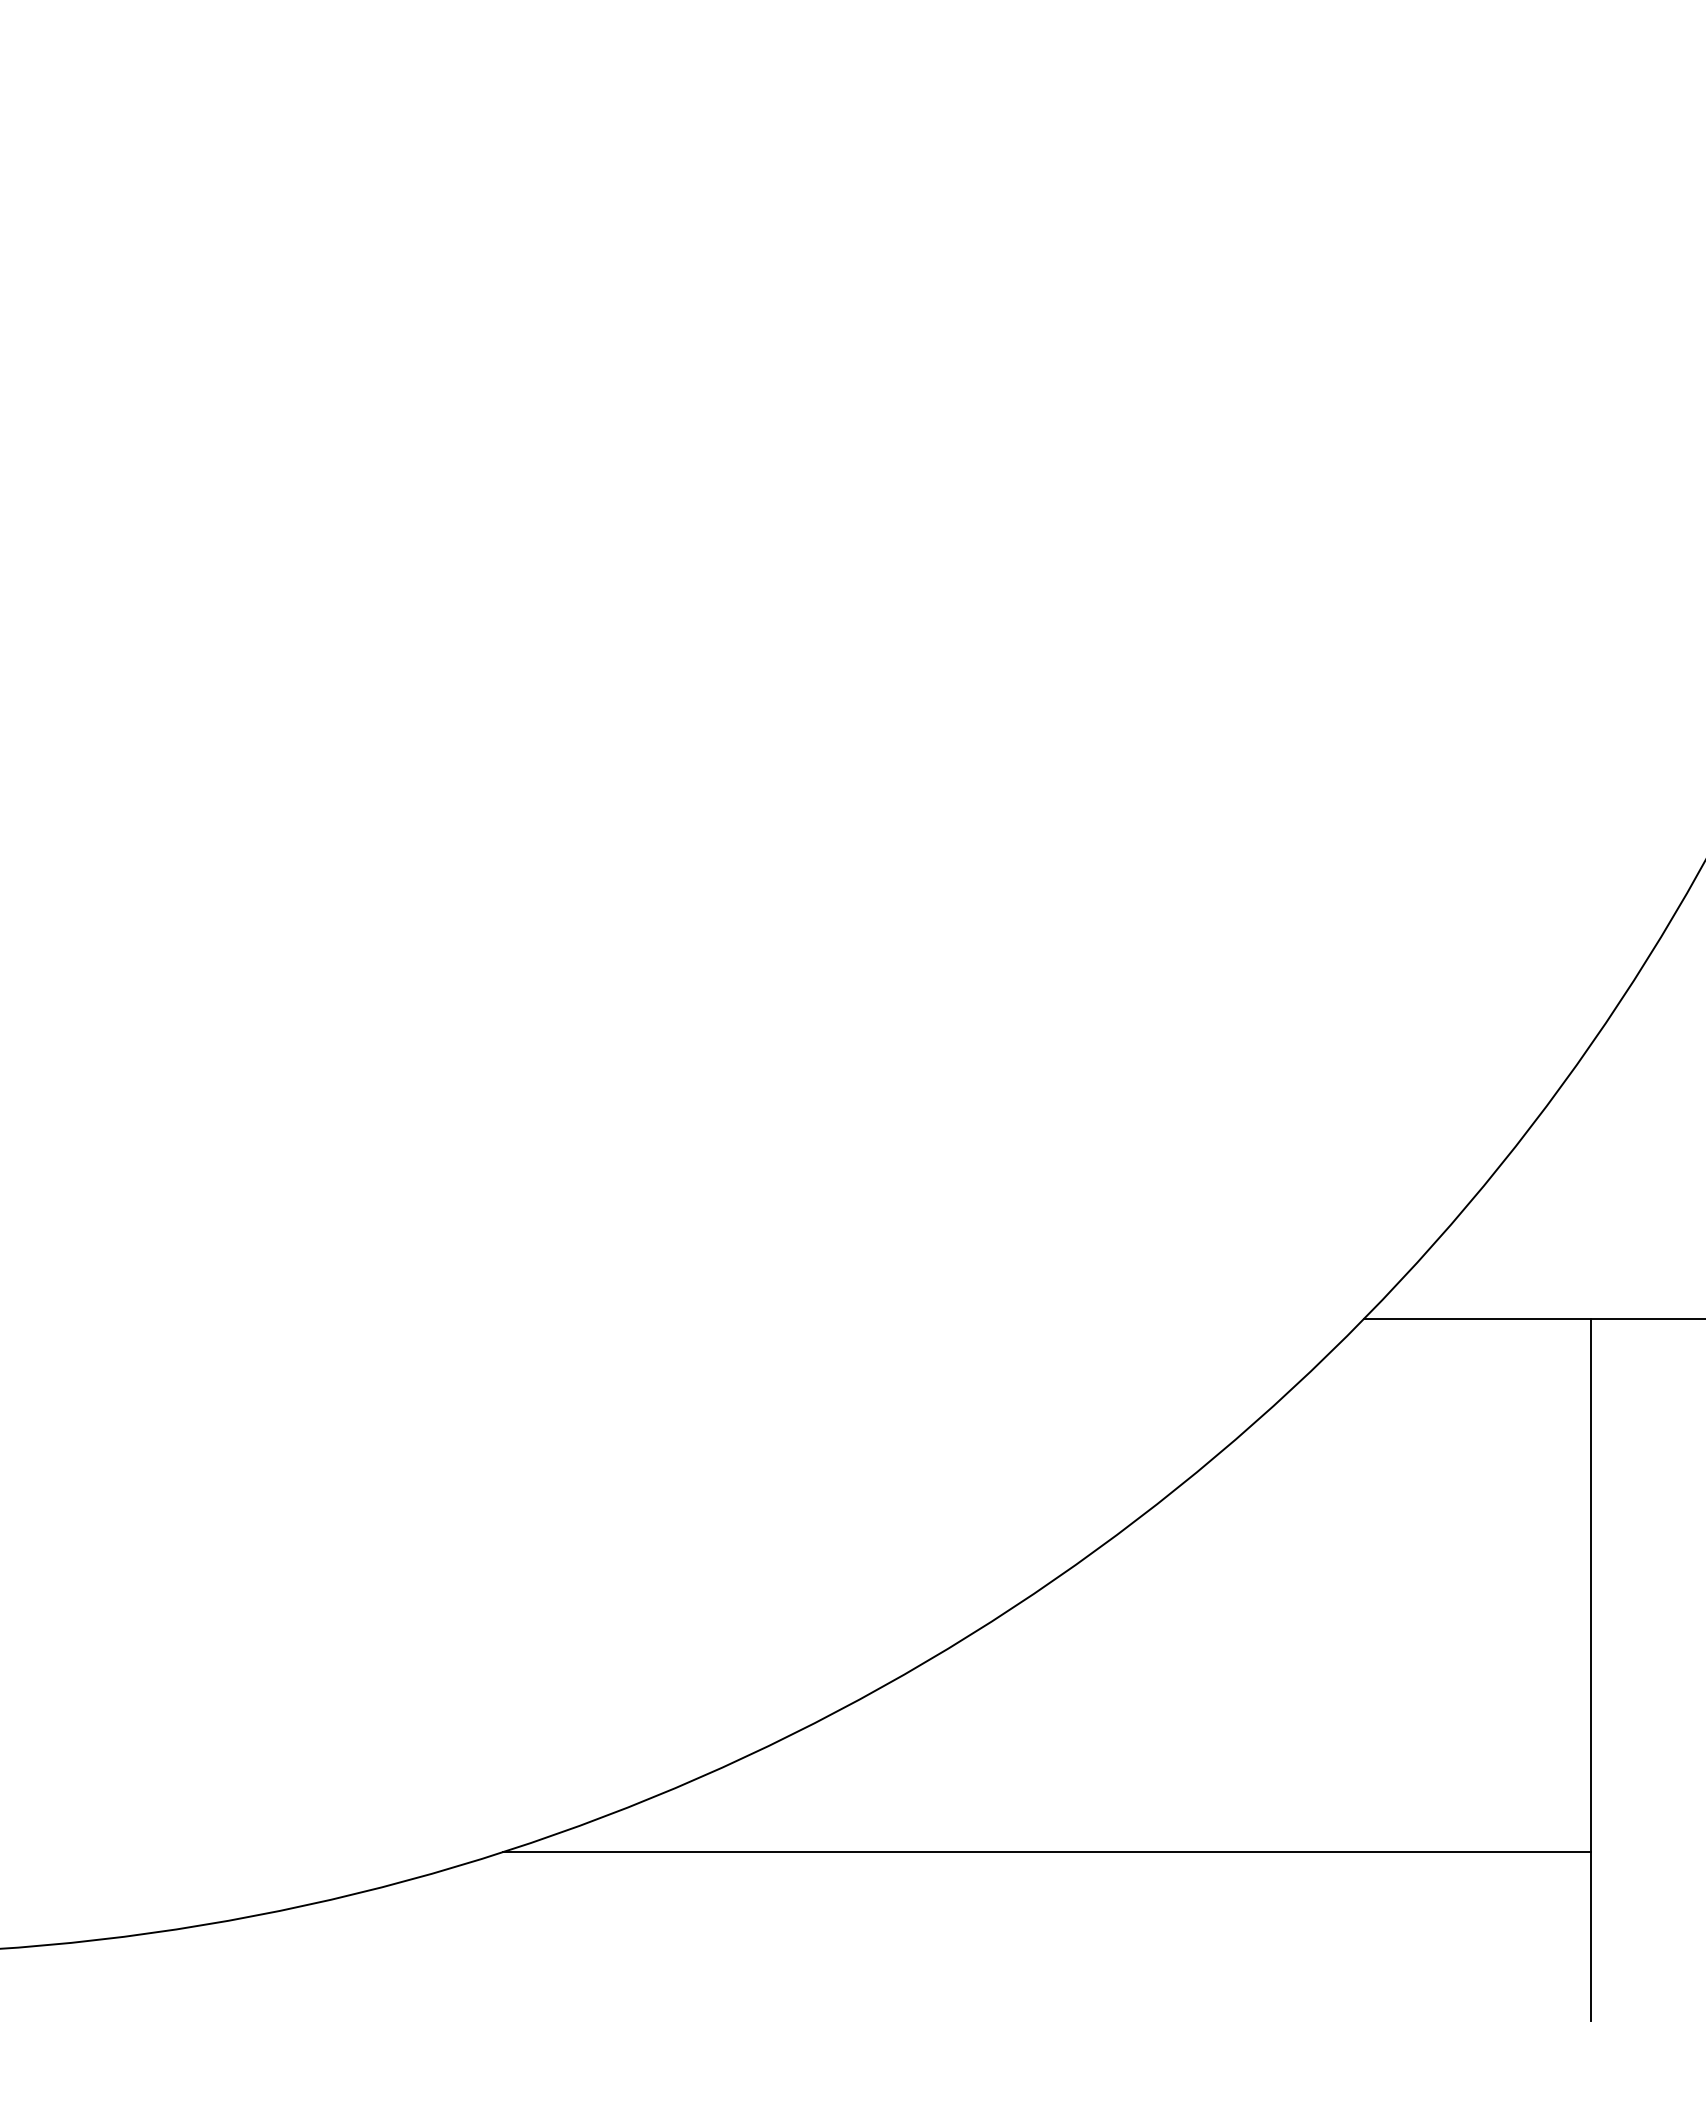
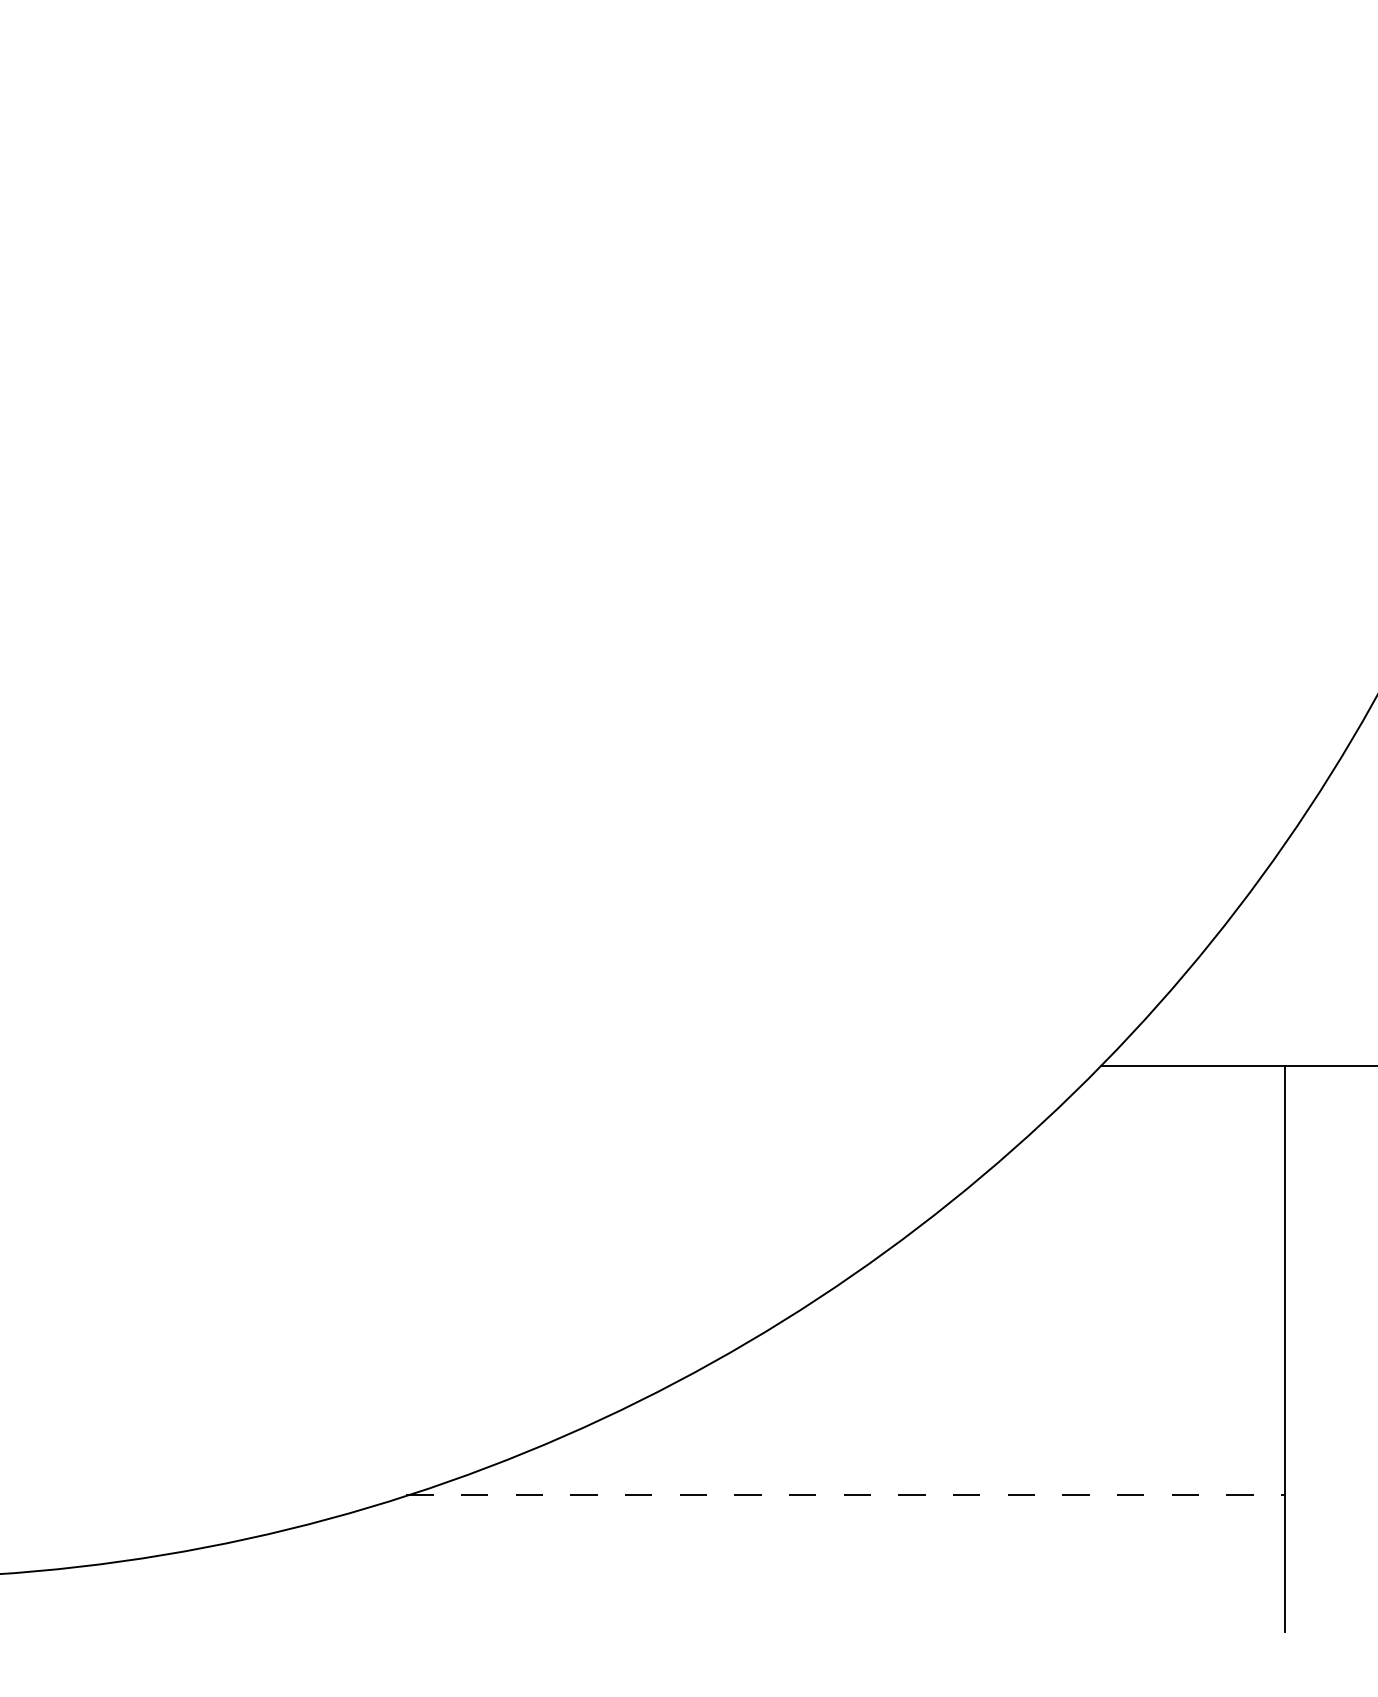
line: (1047, 1851) -> (846, 1495), solid -> dashed

